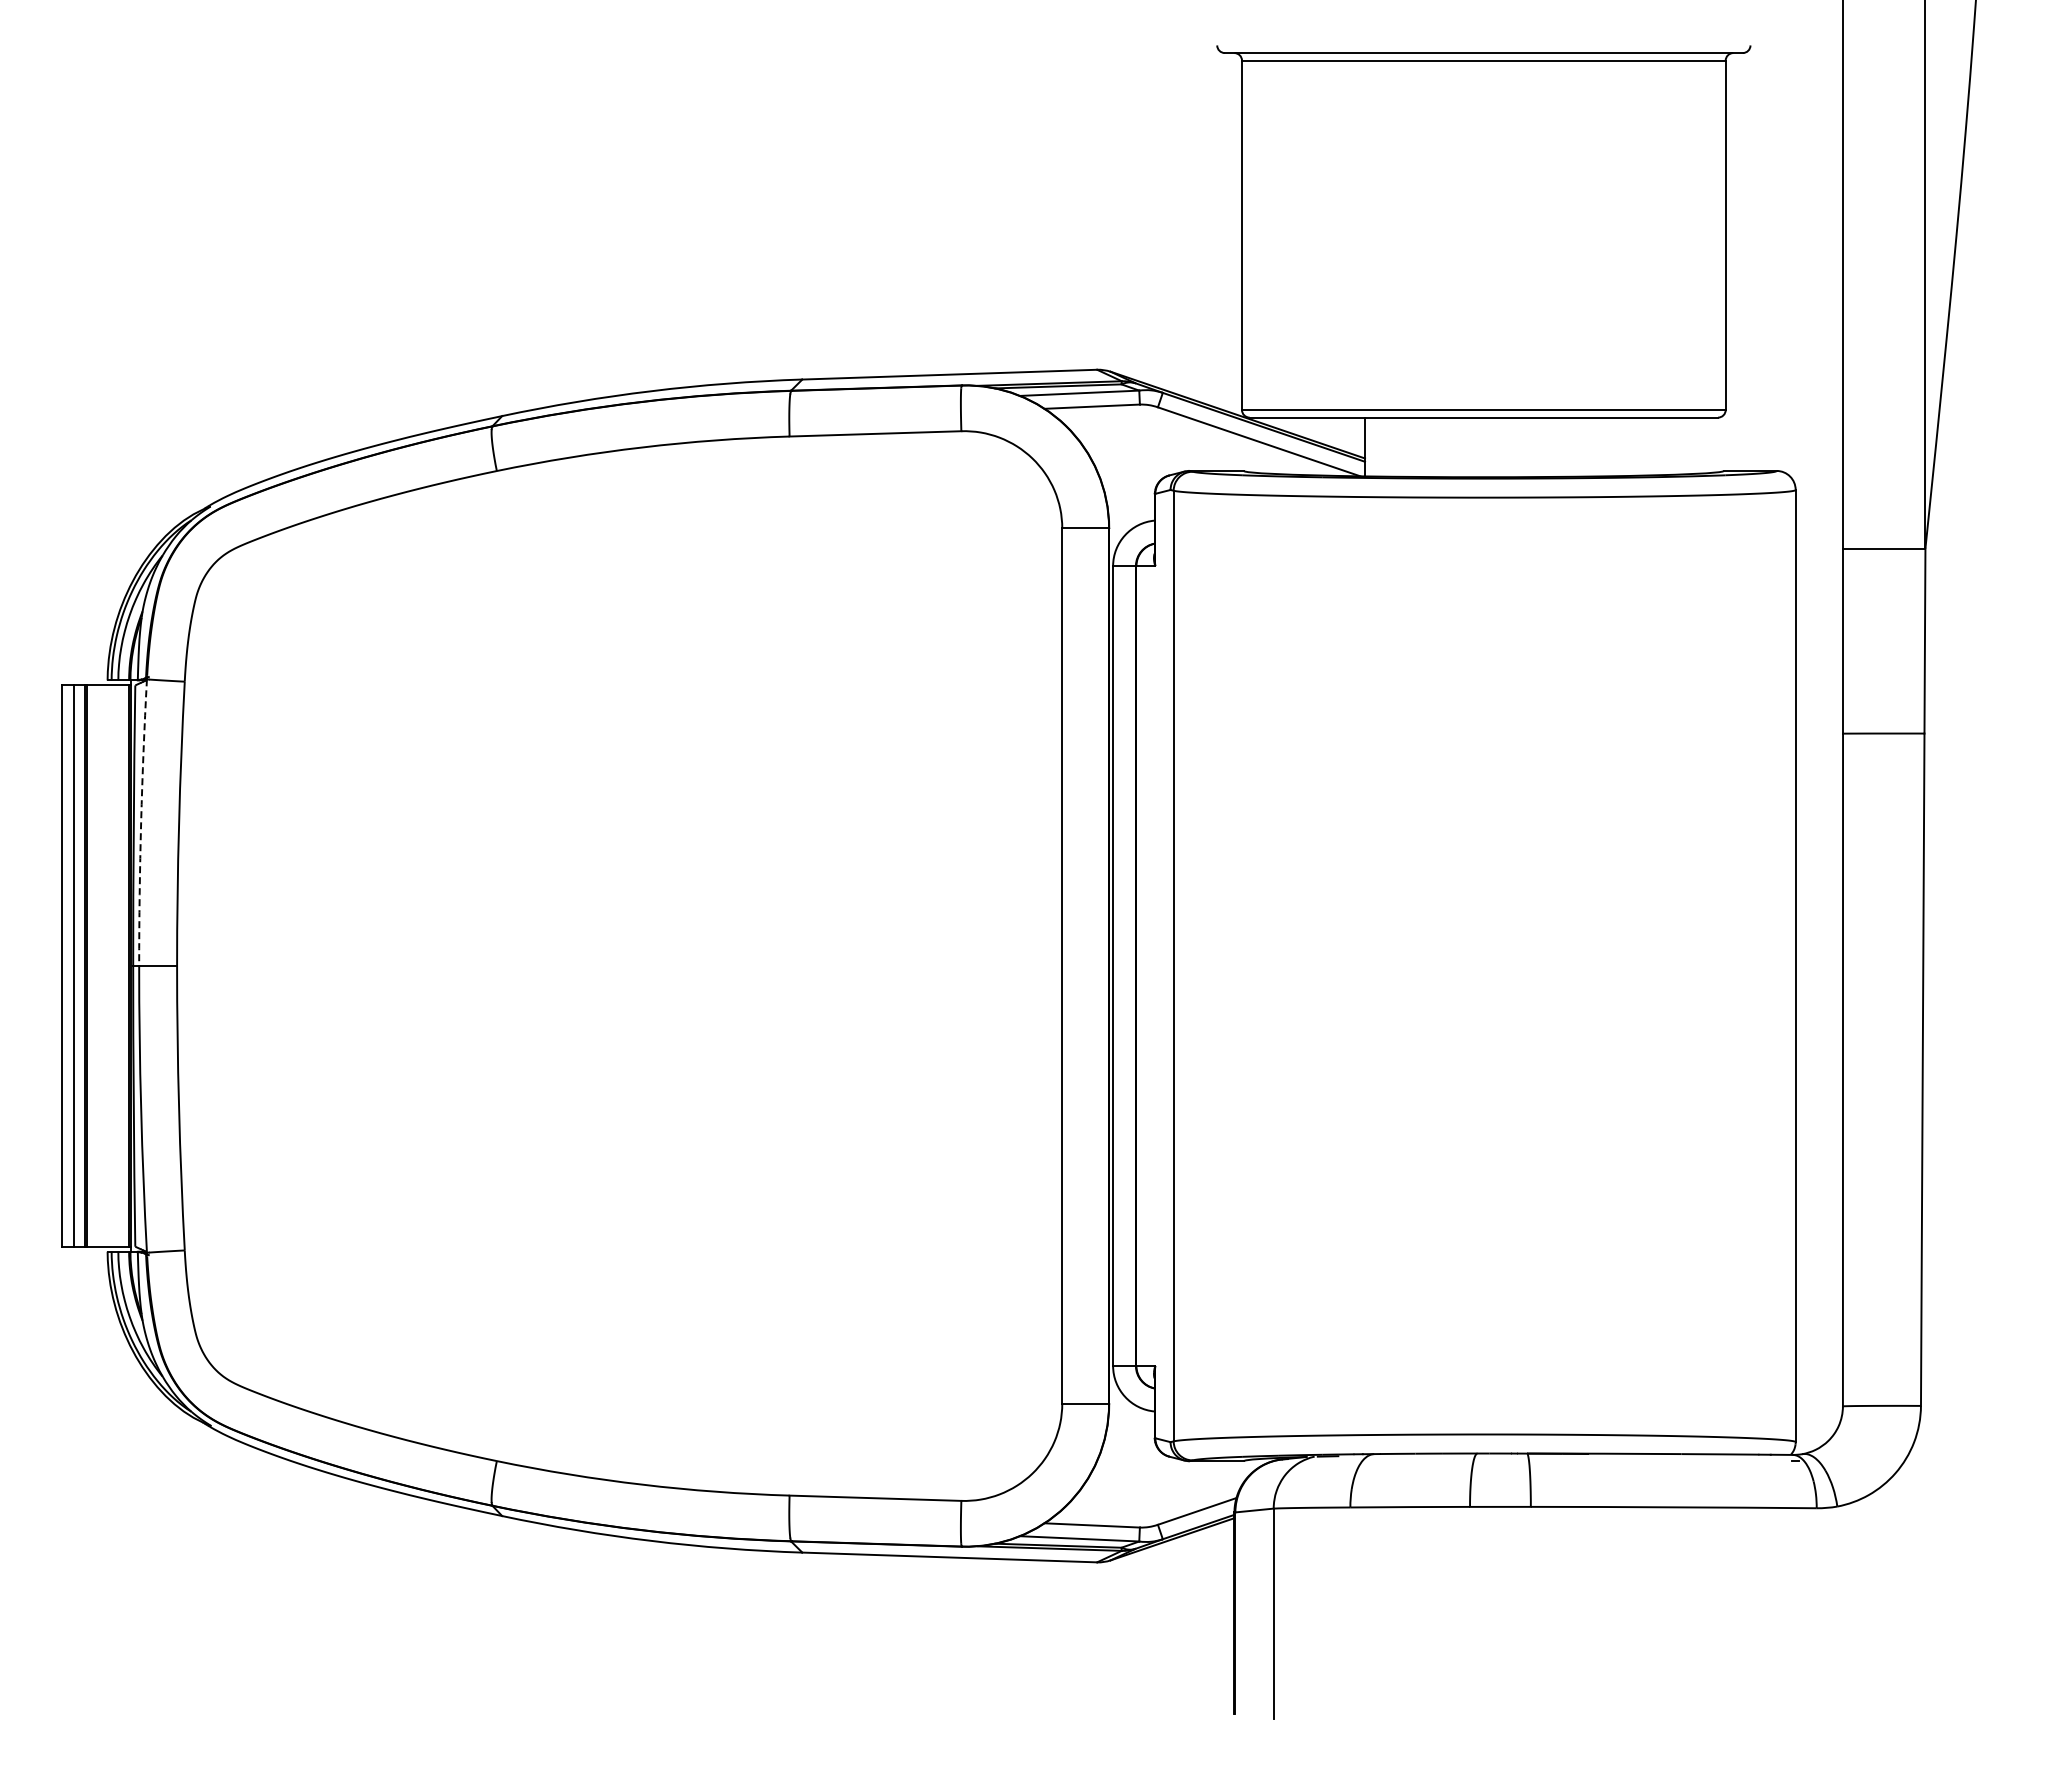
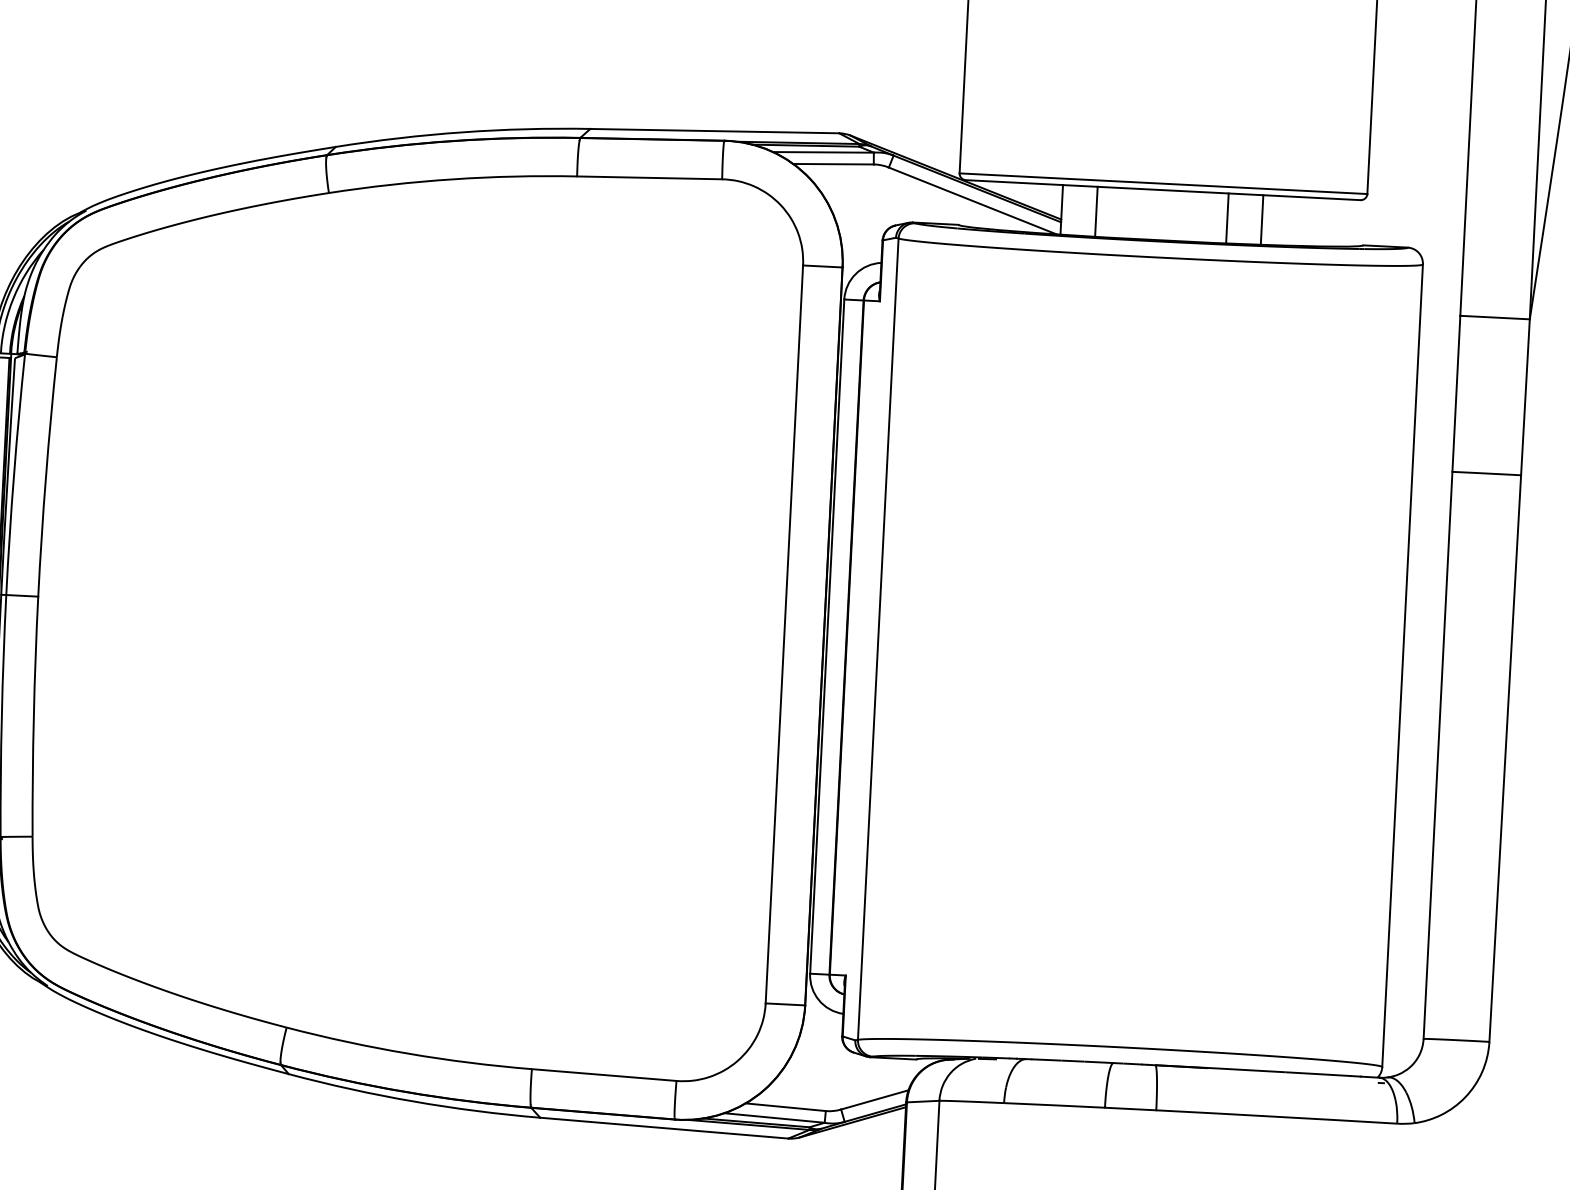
line: (1406, 446) -> (1096, 211), added
line: (1561, 446) -> (1227, 217), added
line: (1602, 446) -> (1261, 219), added
arc: (141, 822) -> (14, 474), dashed -> solid

